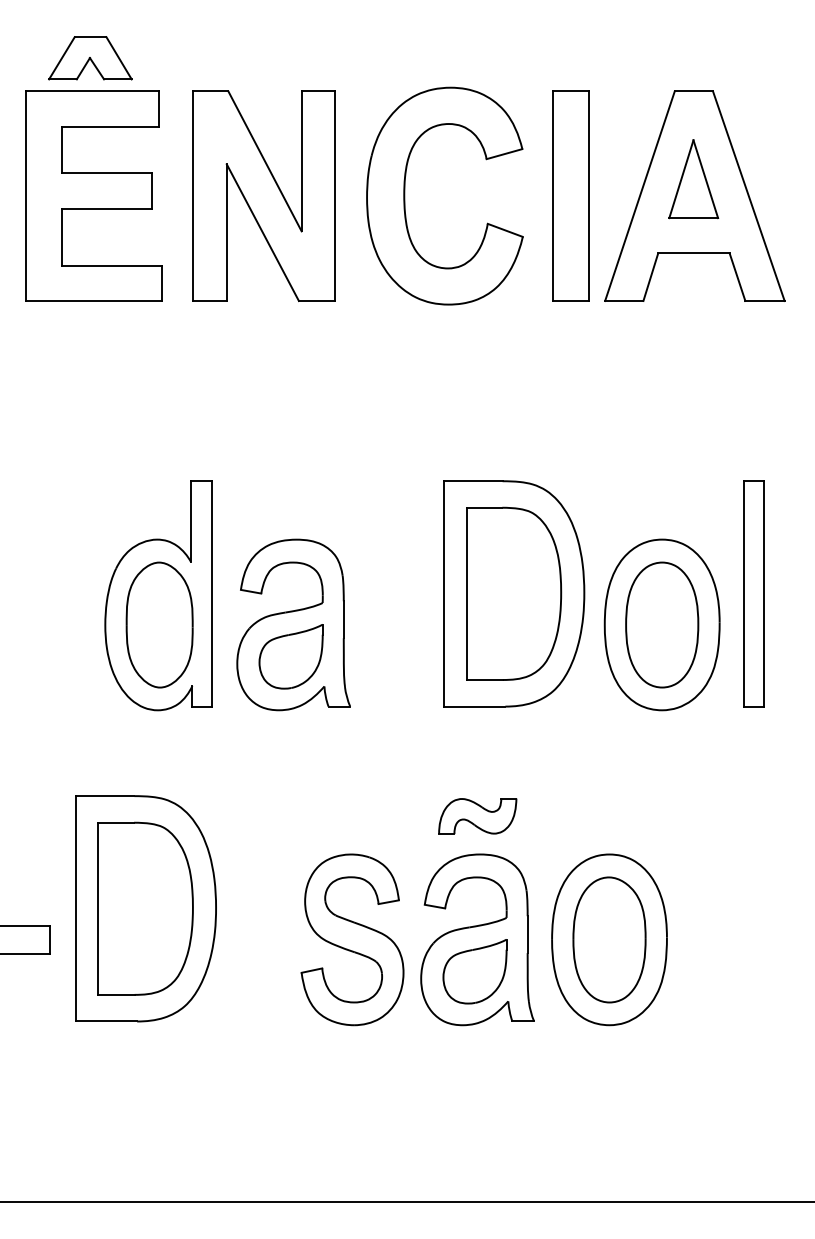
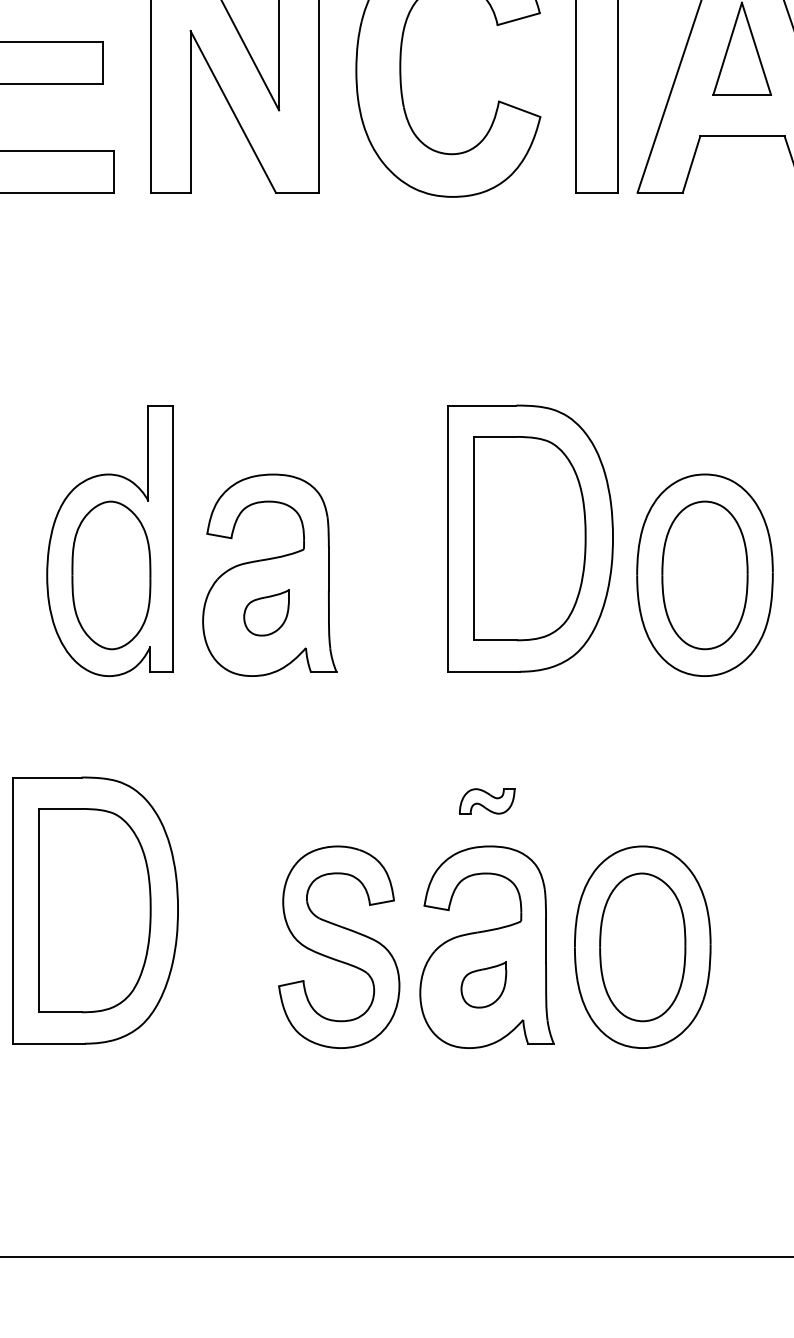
part: (290, 656) -> (265, 612), size x0.6
part: (477, 816) -> (486, 801), size x0.6
part: (474, 971) -> (483, 984), size x0.6

